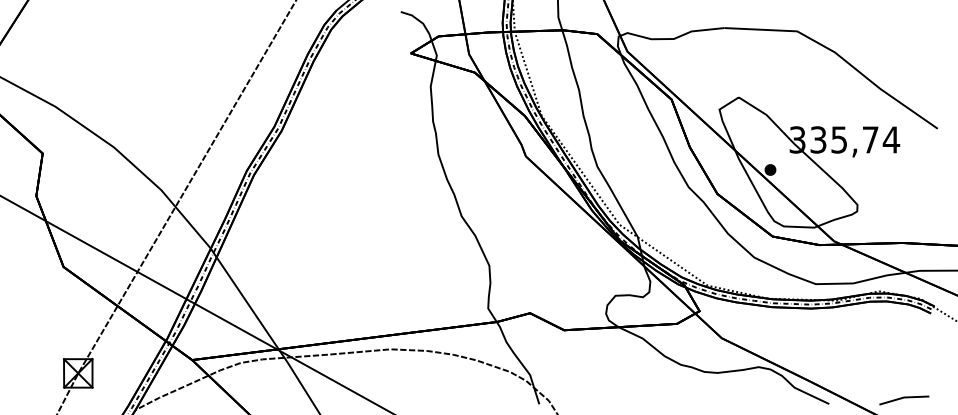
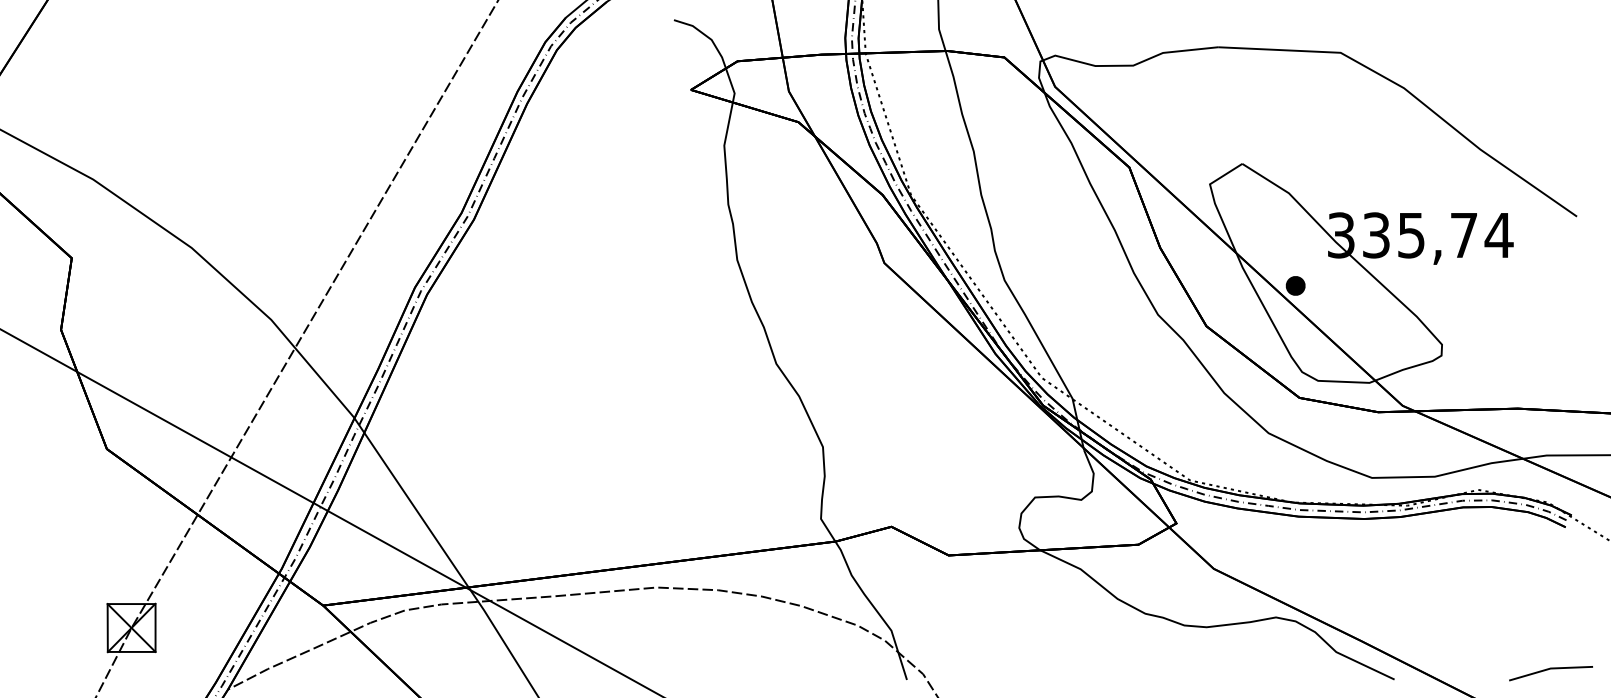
line: (904, 398) -> (1551, 670), moved

